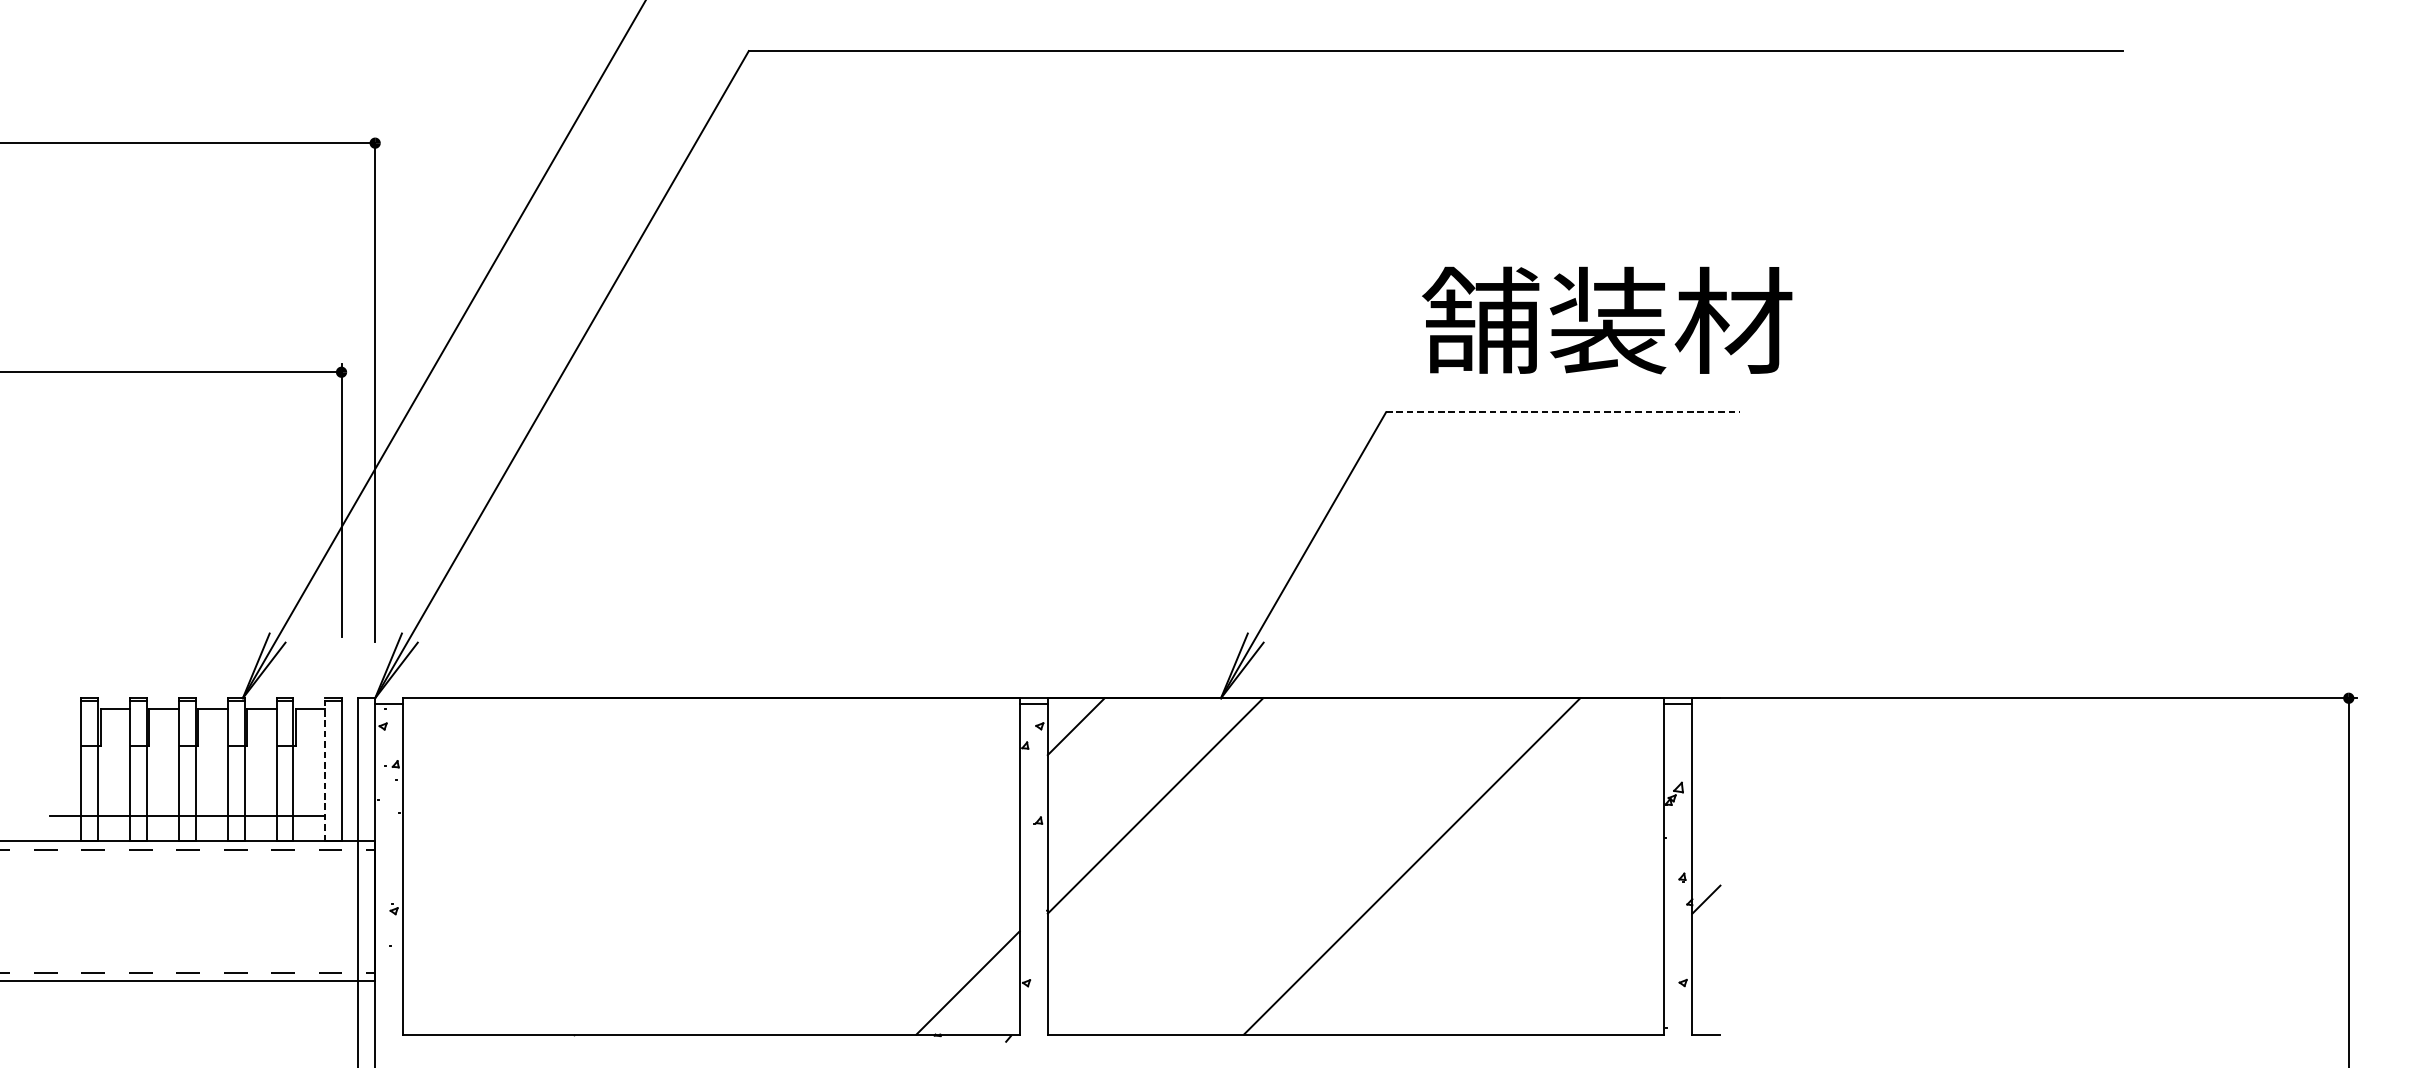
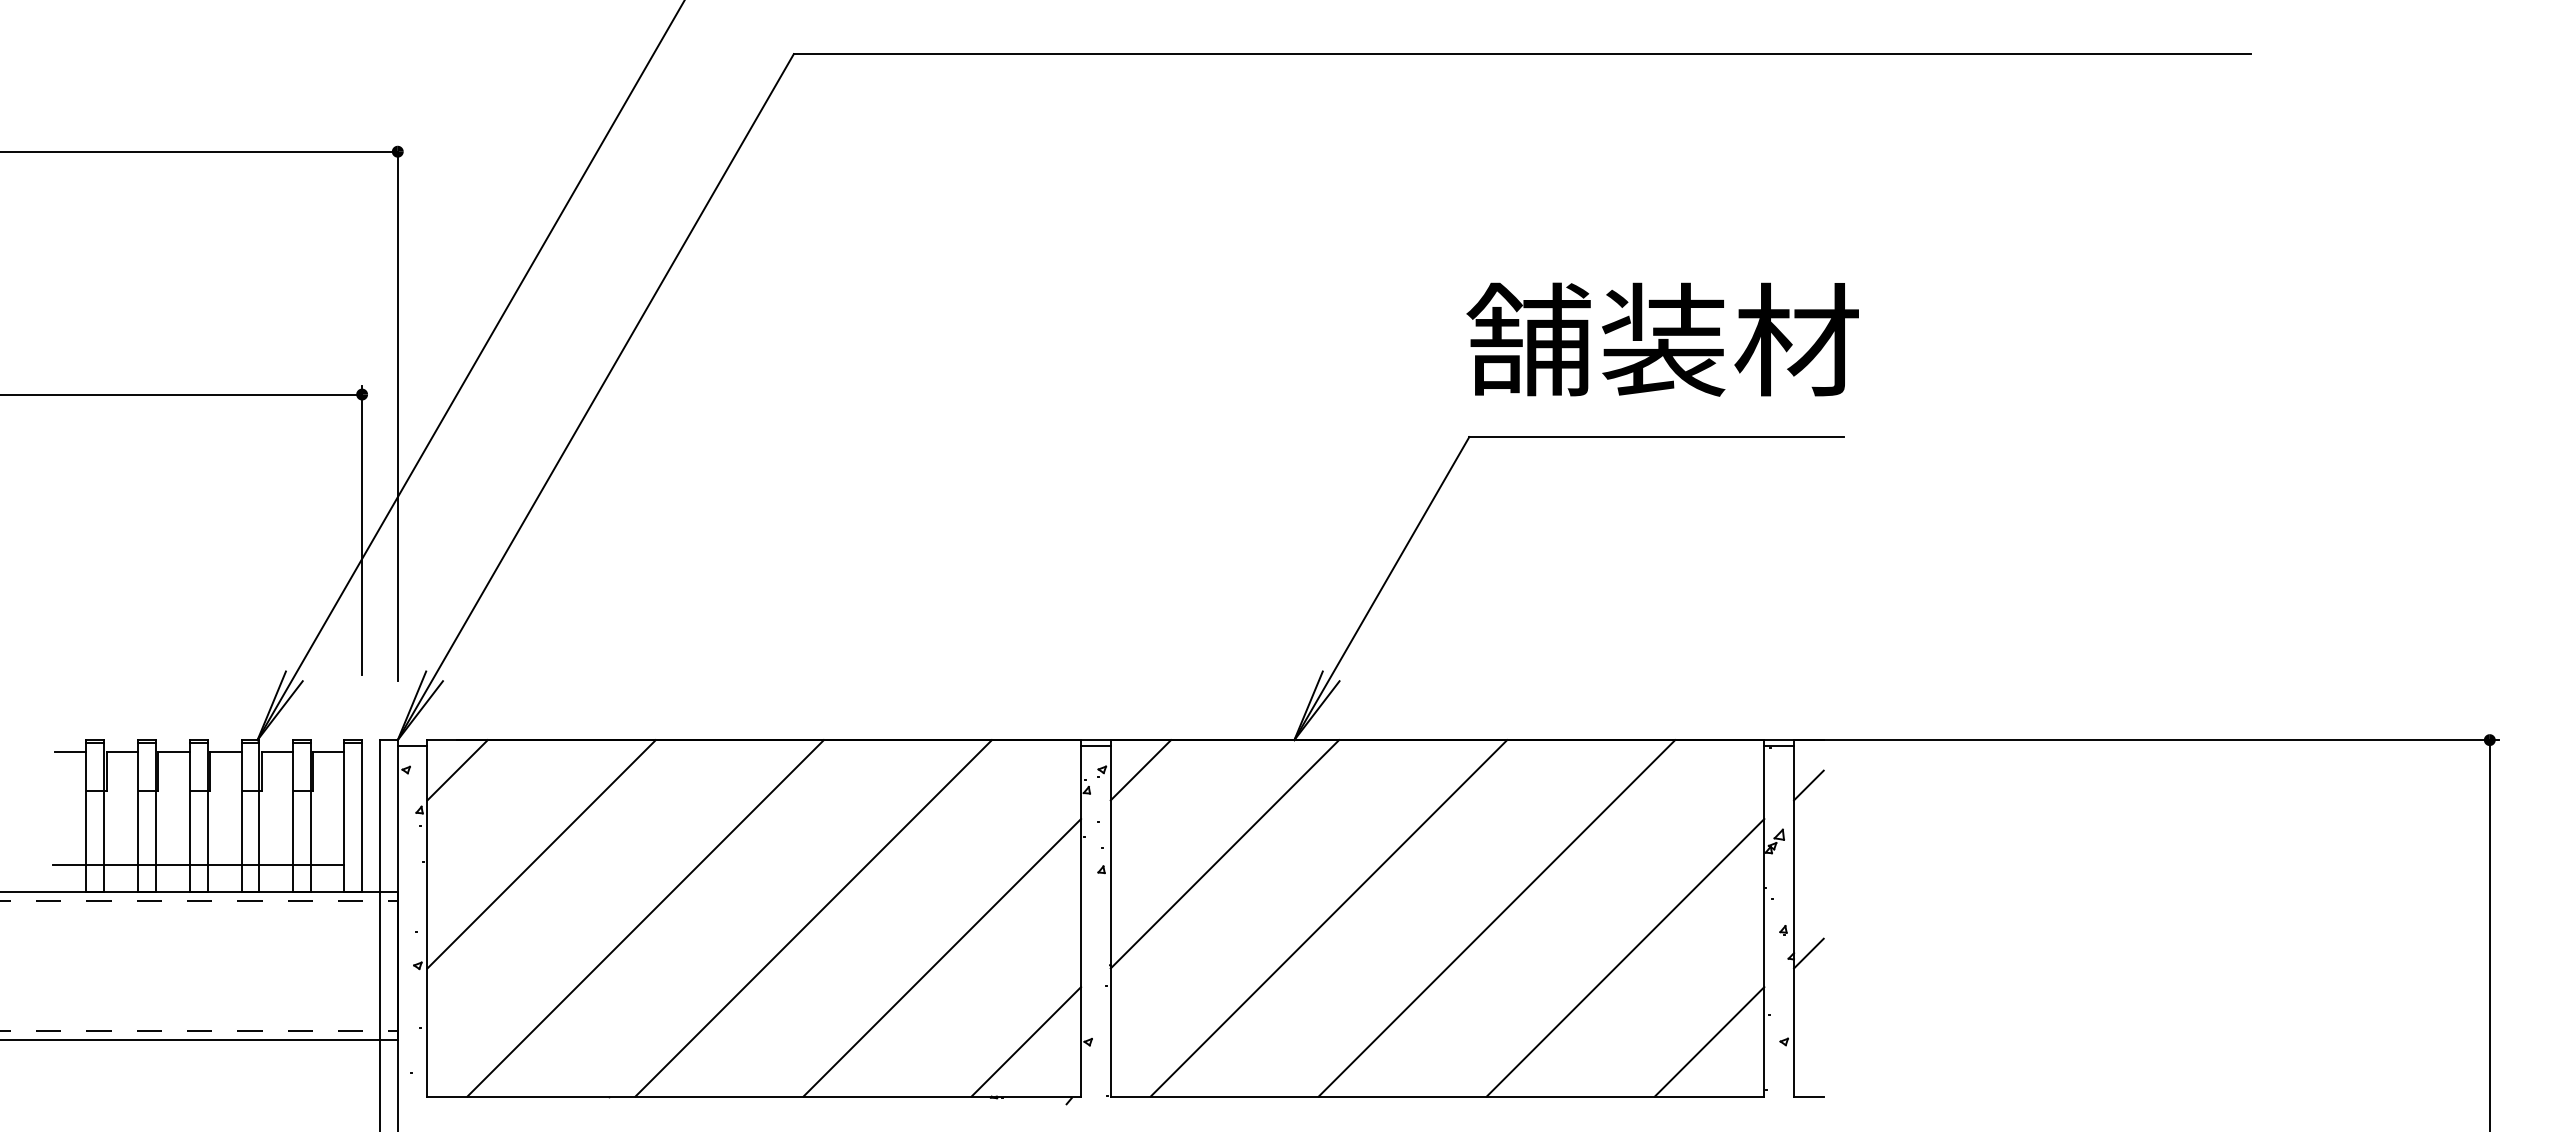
text: (1606, 320) -> (1662, 339), moved
line: (1563, 412) -> (1657, 437), dashed -> solid
line: (66, 709) -> (70, 752), added
line: (431, 726) -> (457, 770), added
line: (1706, 741) -> (1808, 785), added
line: (324, 769) -> (344, 815), dashed -> solid
line: (510, 806) -> (541, 854), added
line: (608, 866) -> (645, 918), added
line: (767, 866) -> (813, 918), added
line: (1253, 866) -> (1328, 918), added
line: (889, 903) -> (942, 957), added
line: (1533, 903) -> (1625, 957), added
line: (1612, 982) -> (1709, 1041), added

